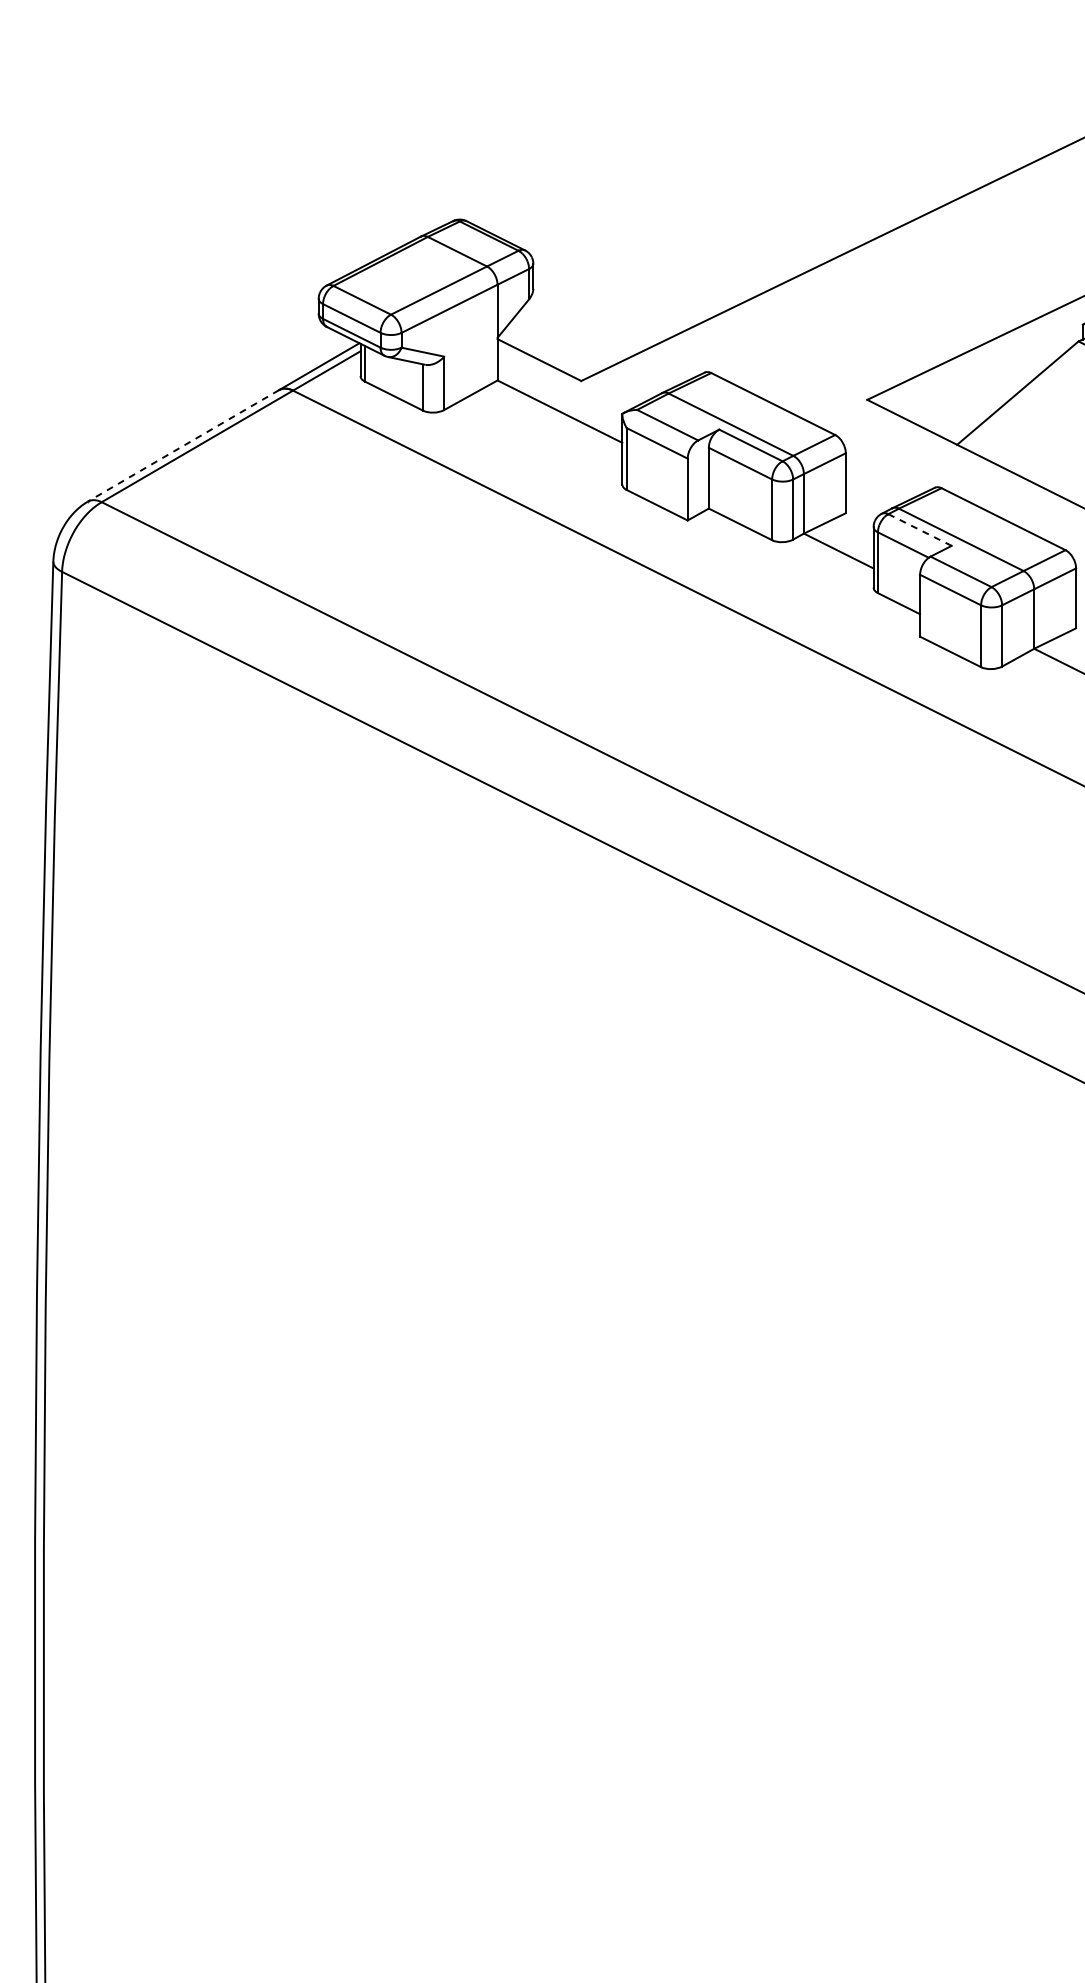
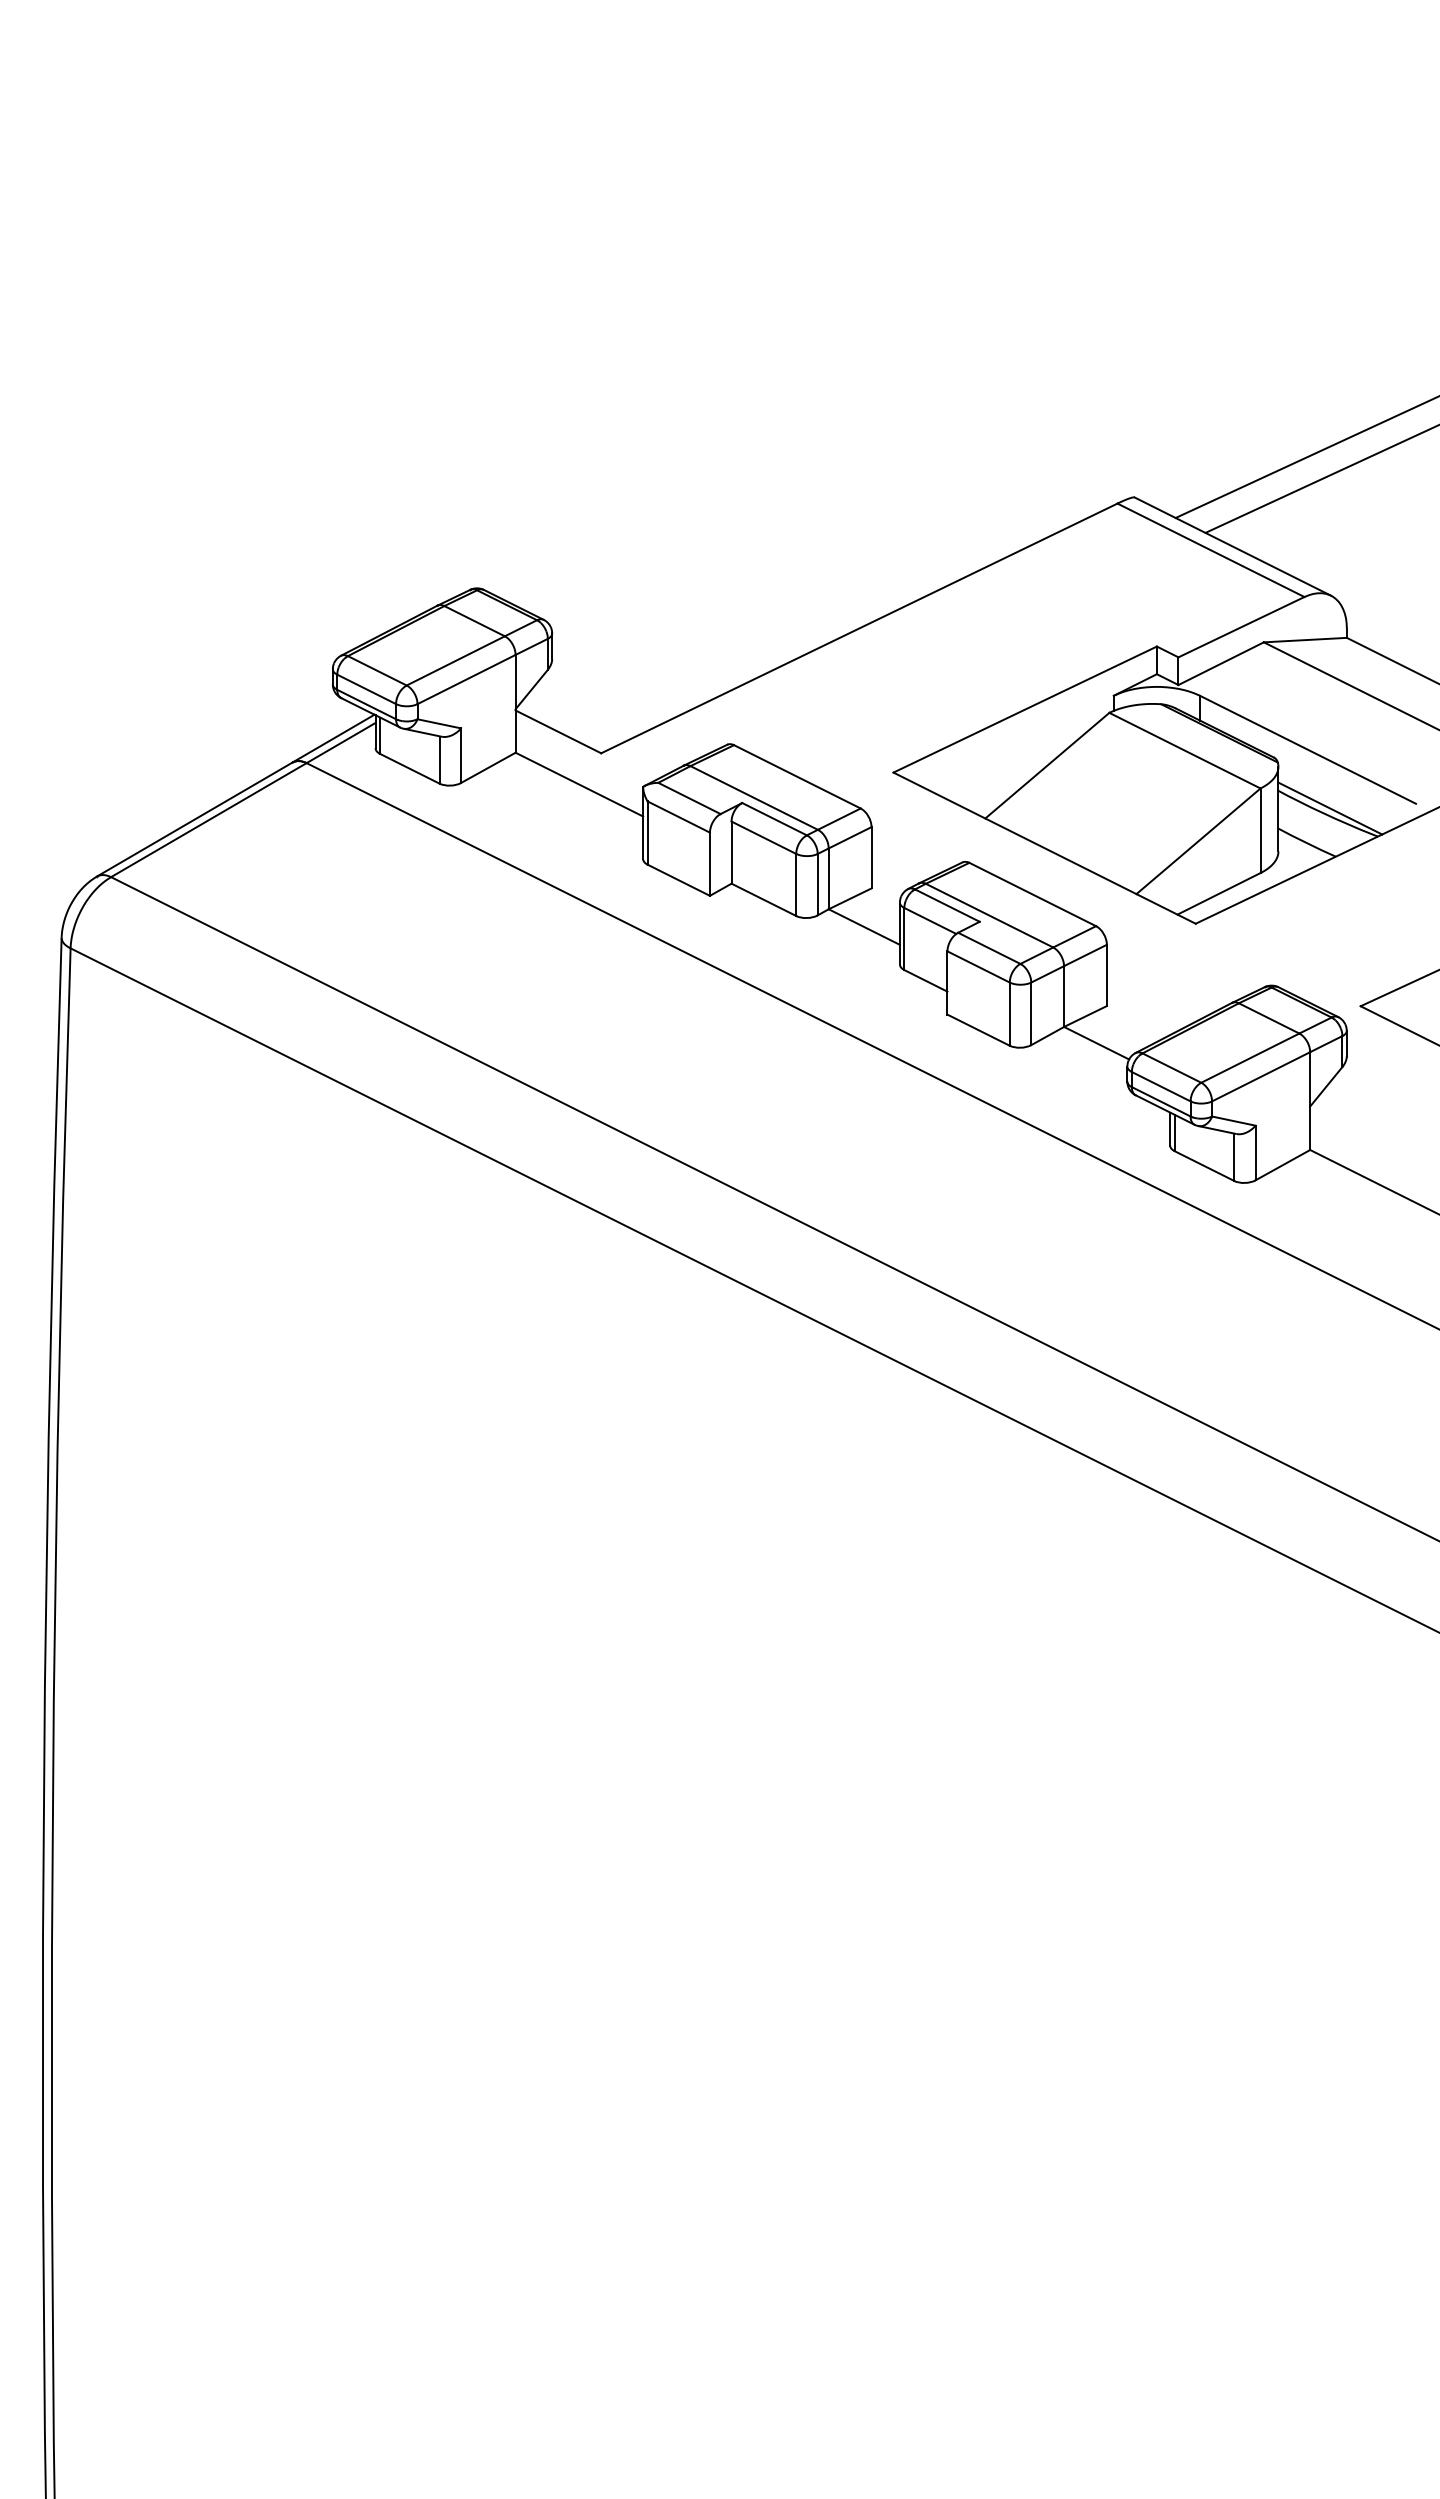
line: (183, 445) -> (194, 819), dashed -> solid
line: (919, 529) -> (946, 905), dashed -> solid

